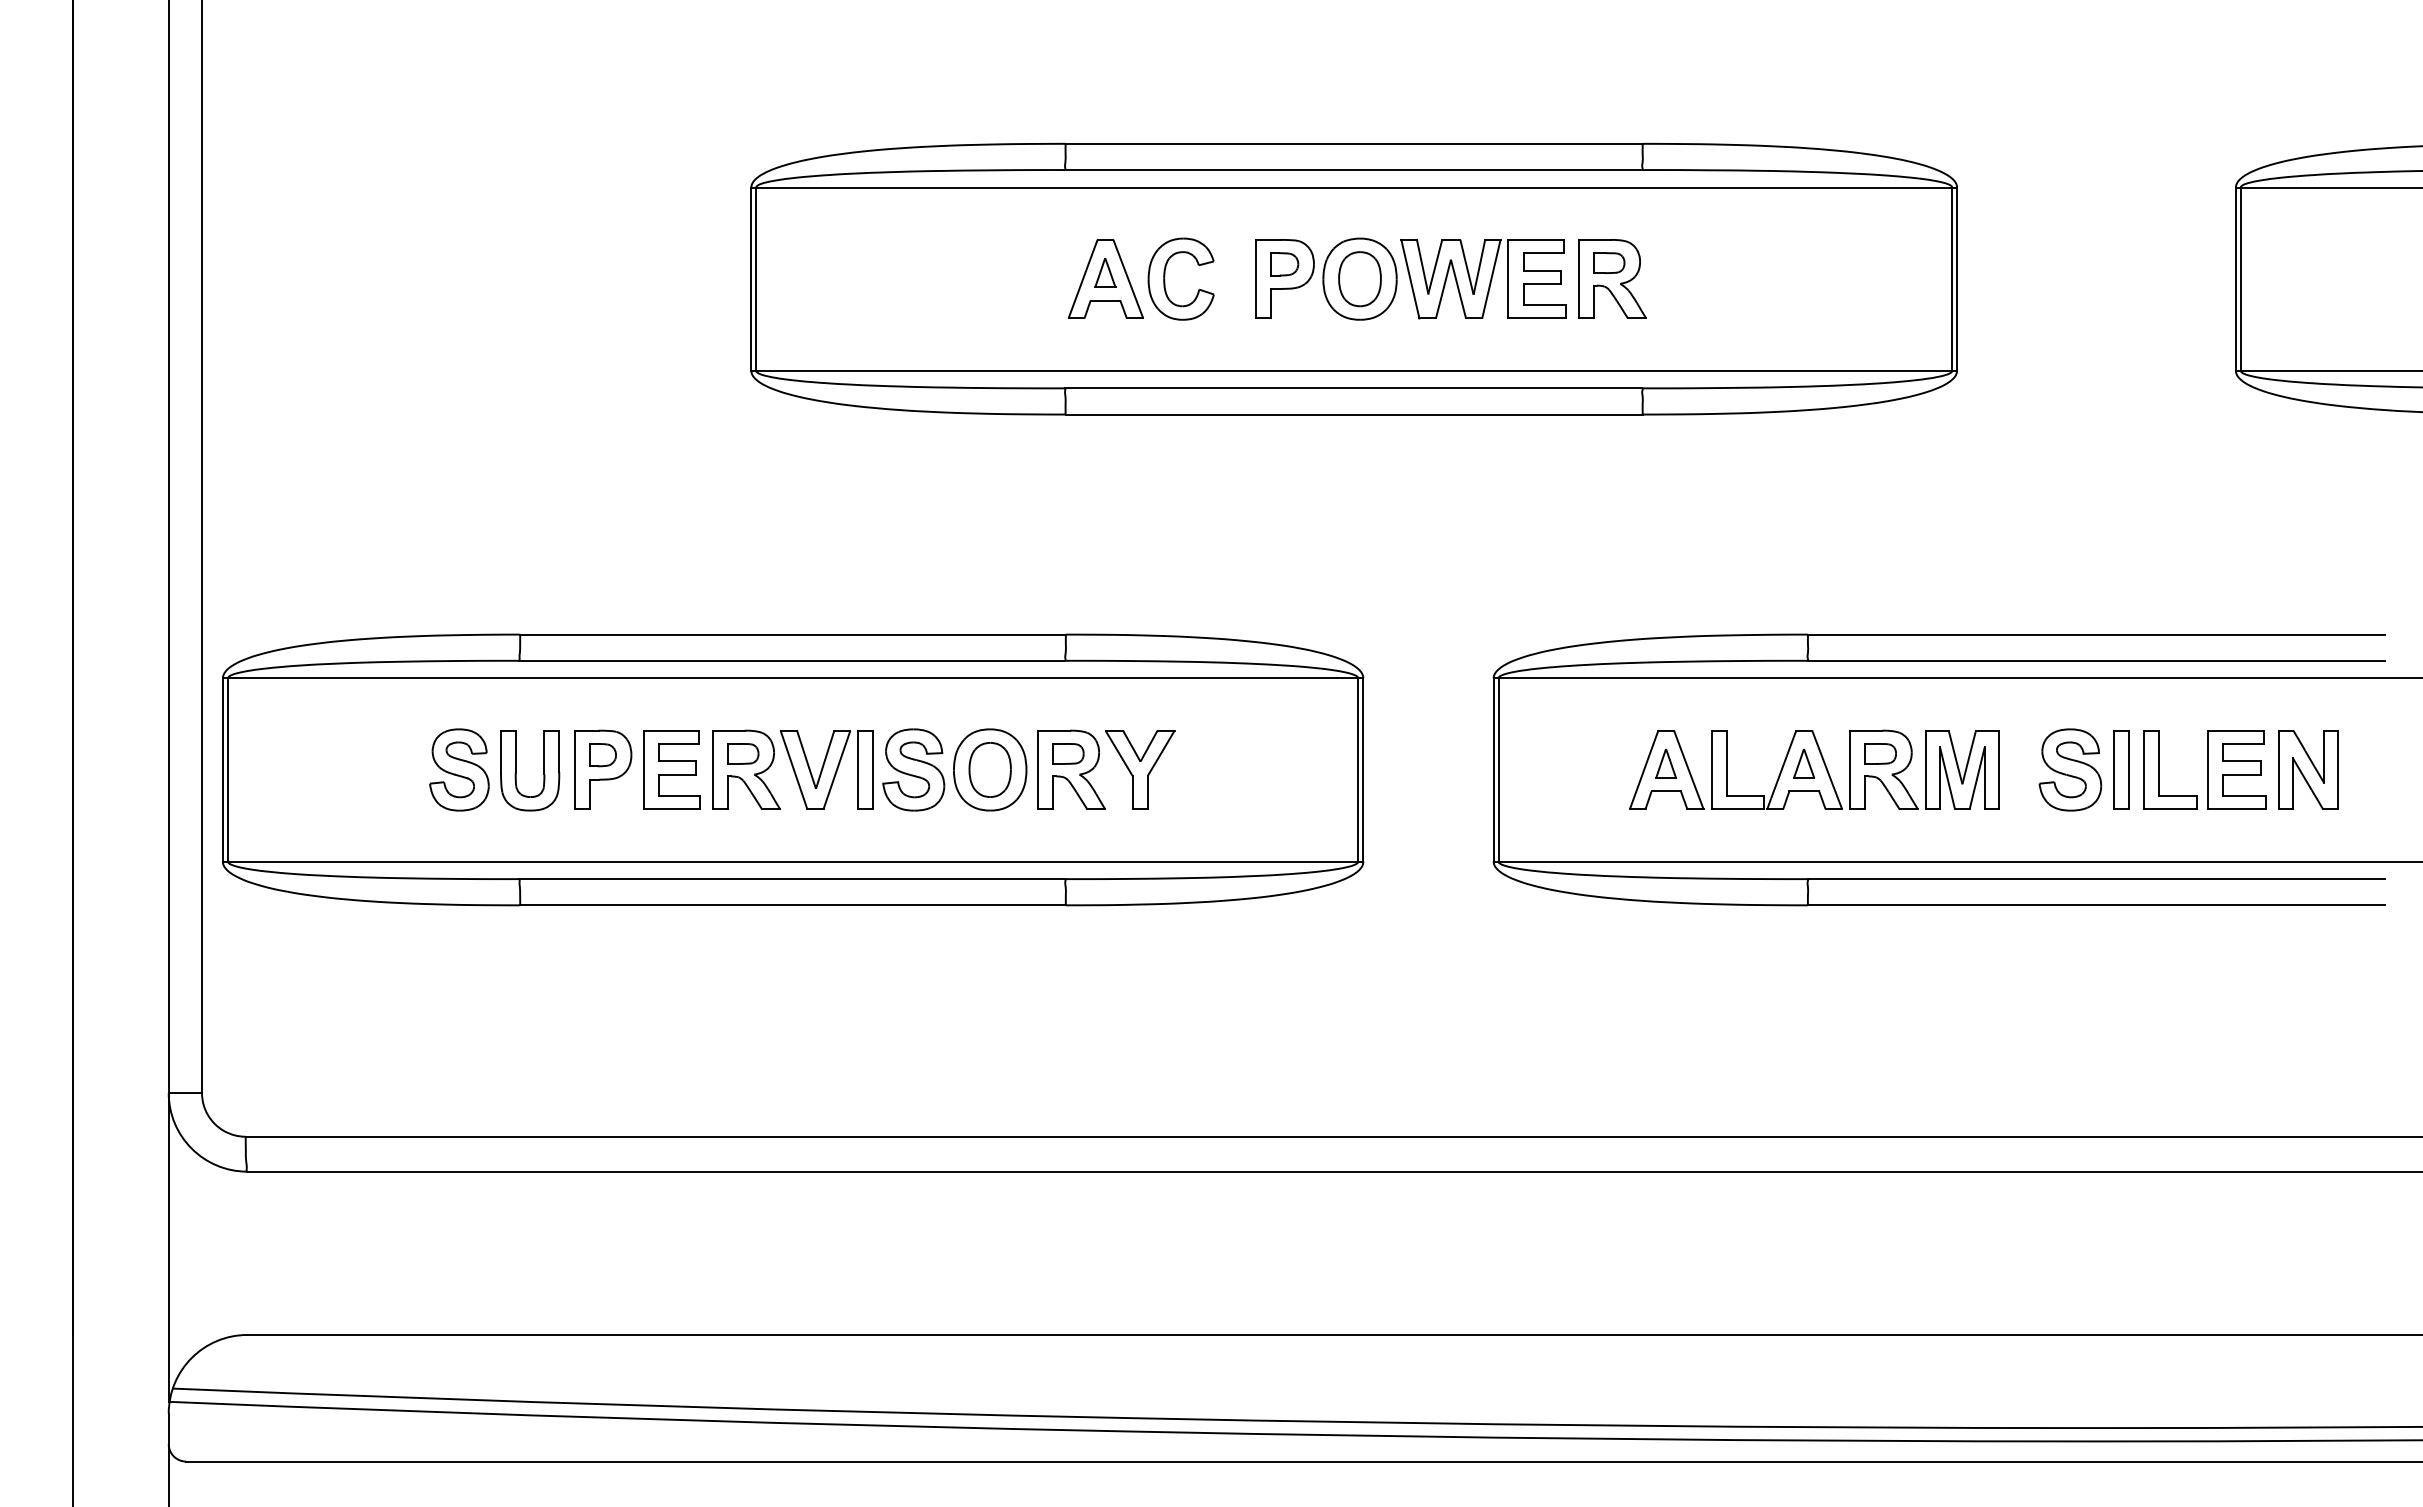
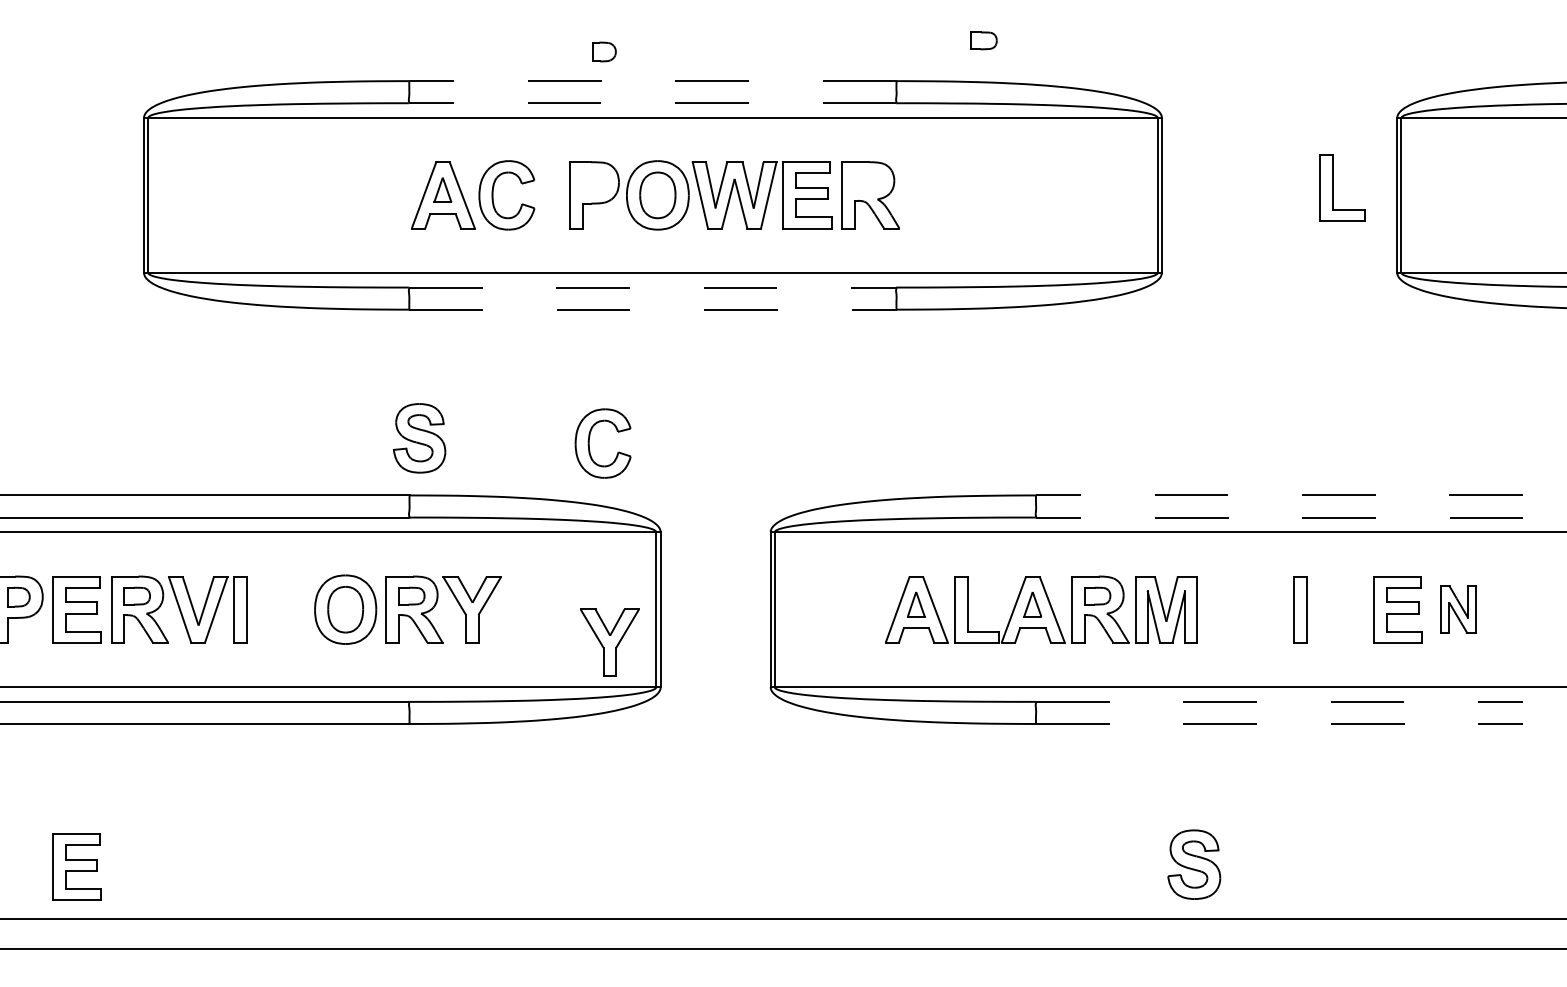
line: (1354, 143) -> (653, 80), solid -> dashed
line: (1353, 170) -> (652, 103), solid -> dashed
part: (1609, 262) -> (984, 40), moved
part: (1284, 264) -> (604, 52), moved
line: (1353, 388) -> (652, 287), solid -> dashed
line: (1354, 414) -> (653, 309), solid -> dashed
part: (1279, 572) -> (589, 443), added
line: (2096, 634) -> (1279, 495), solid -> dashed
line: (2096, 660) -> (1279, 517), solid -> dashed
part: (913, 769) -> (419, 437), moved
part: (2070, 769) -> (1194, 864), moved
part: (2159, 769) -> (1332, 187), moved
part: (2308, 769) -> (1458, 609), size x0.7
part: (1303, 808) -> (610, 642), added
line: (2096, 879) -> (1279, 702), solid -> dashed
line: (2096, 905) -> (1279, 724), solid -> dashed
part: (671, 1074) -> (76, 866), added

